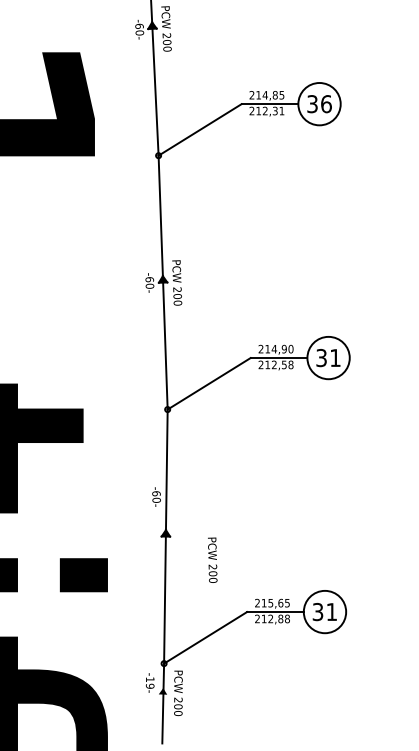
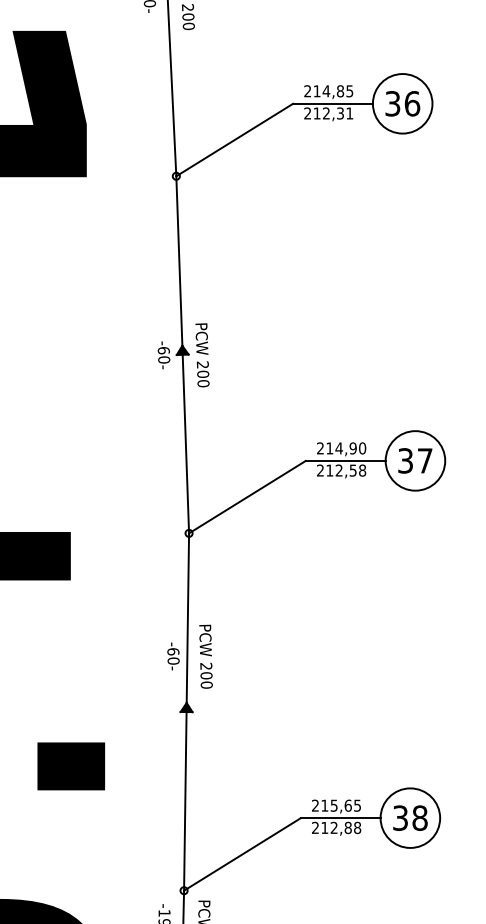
text: (335, 357) -> (425, 460), 31 -> 37
text: (212, 559) -> (205, 655), moved
text: (331, 612) -> (419, 818), 31 -> 38

